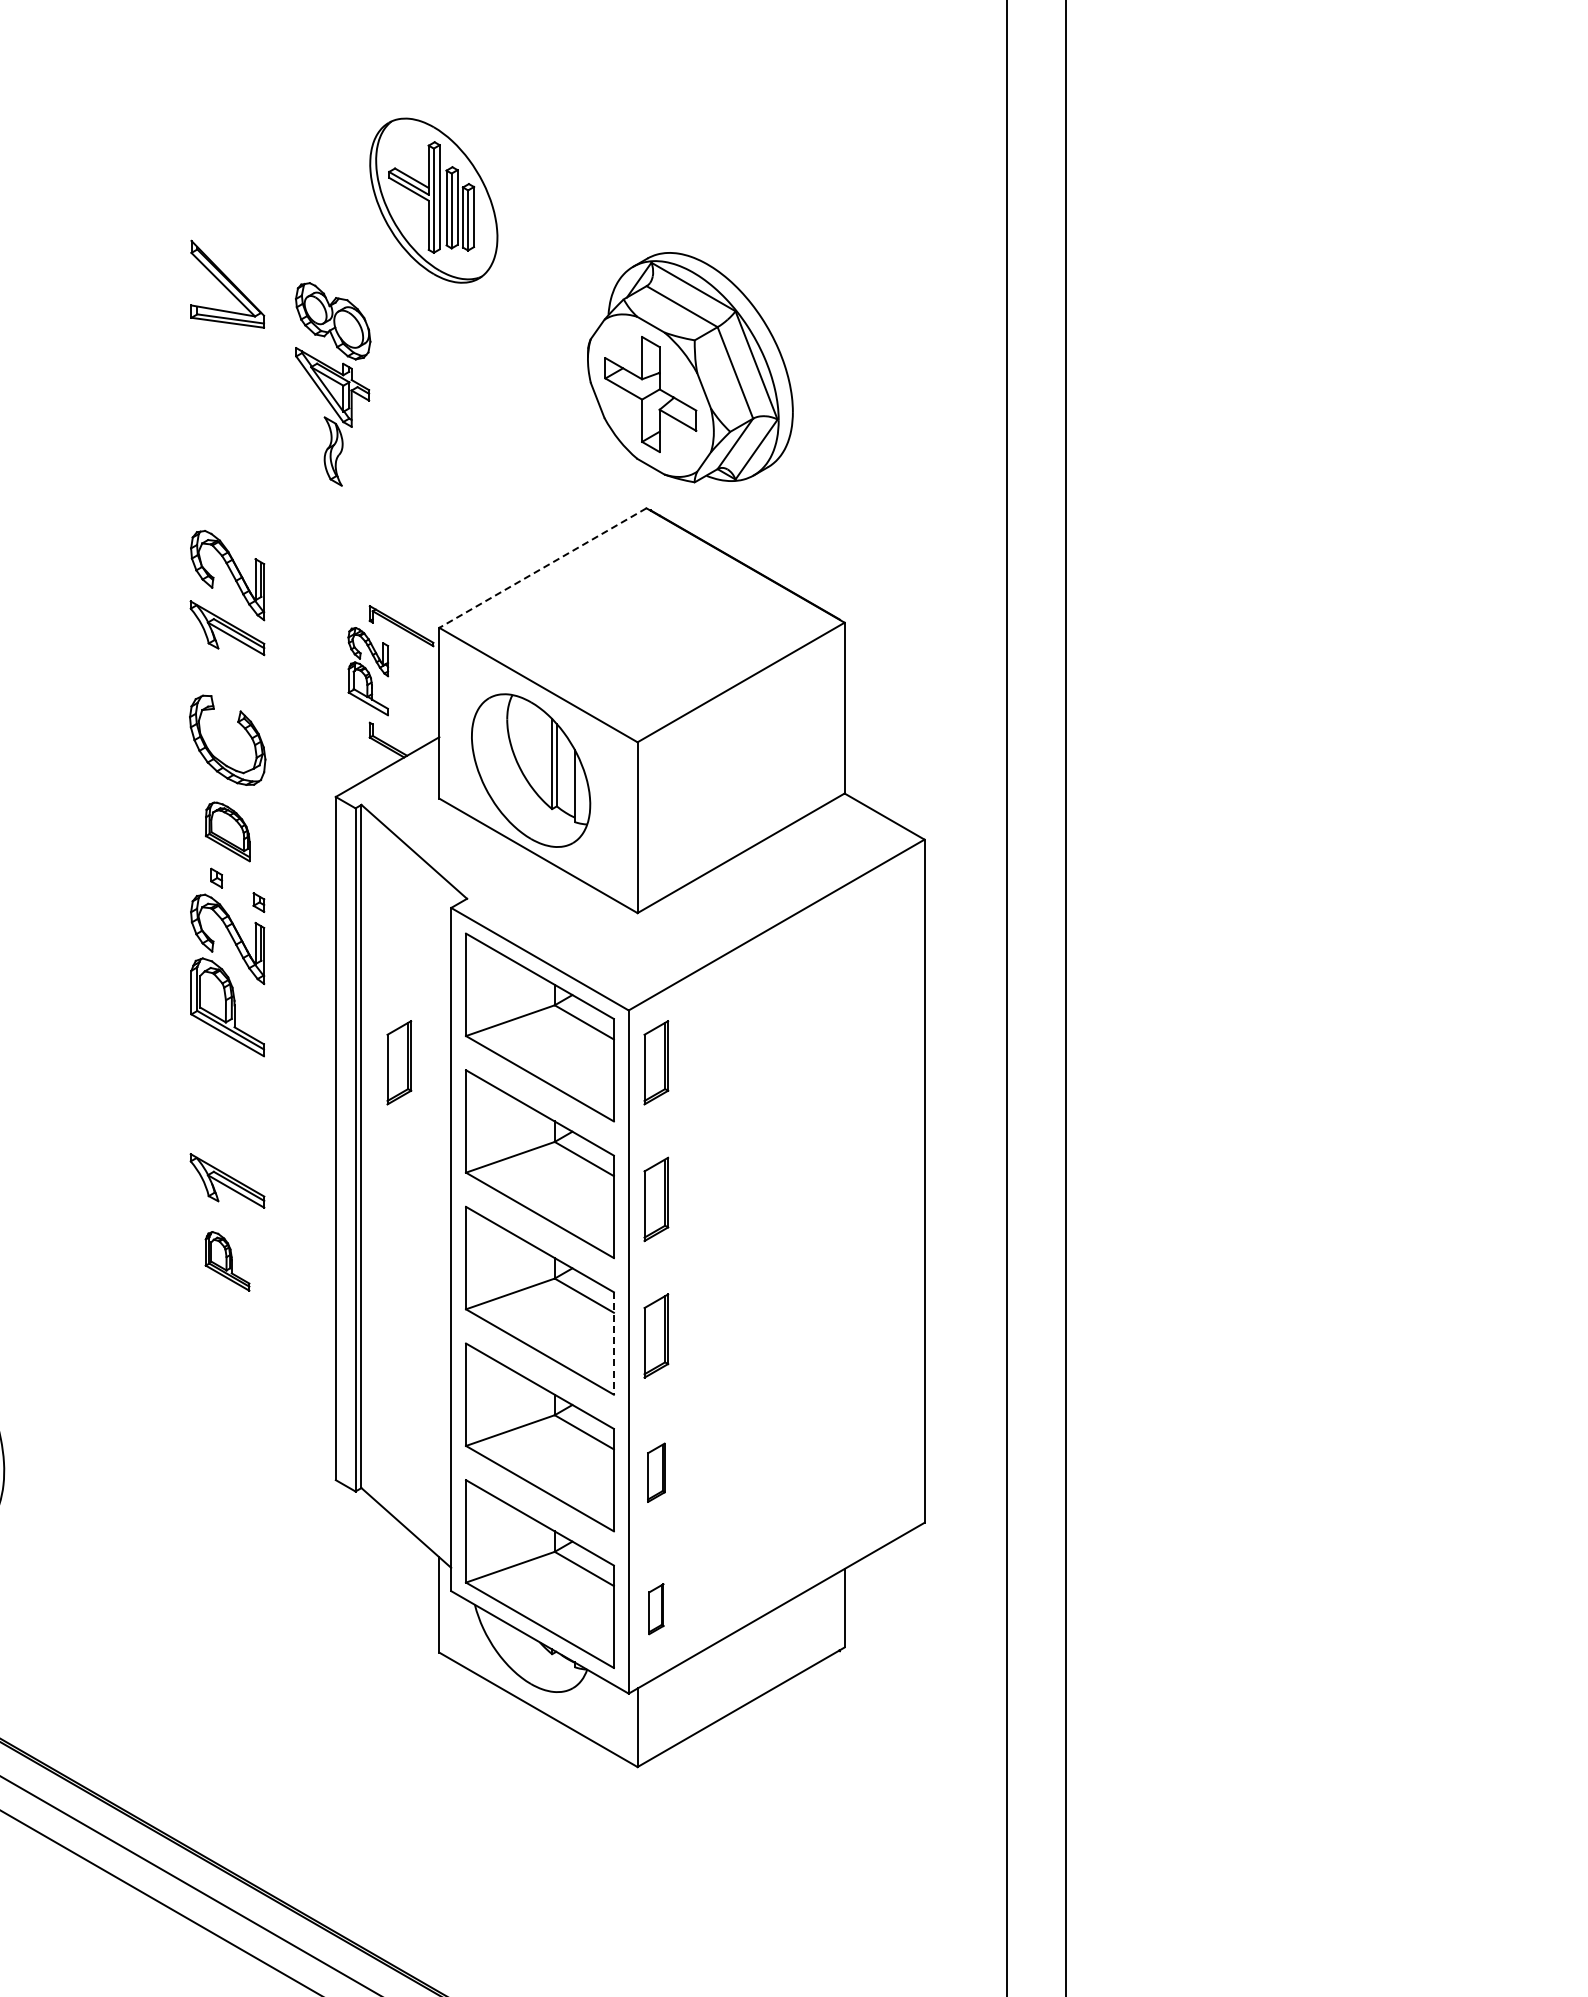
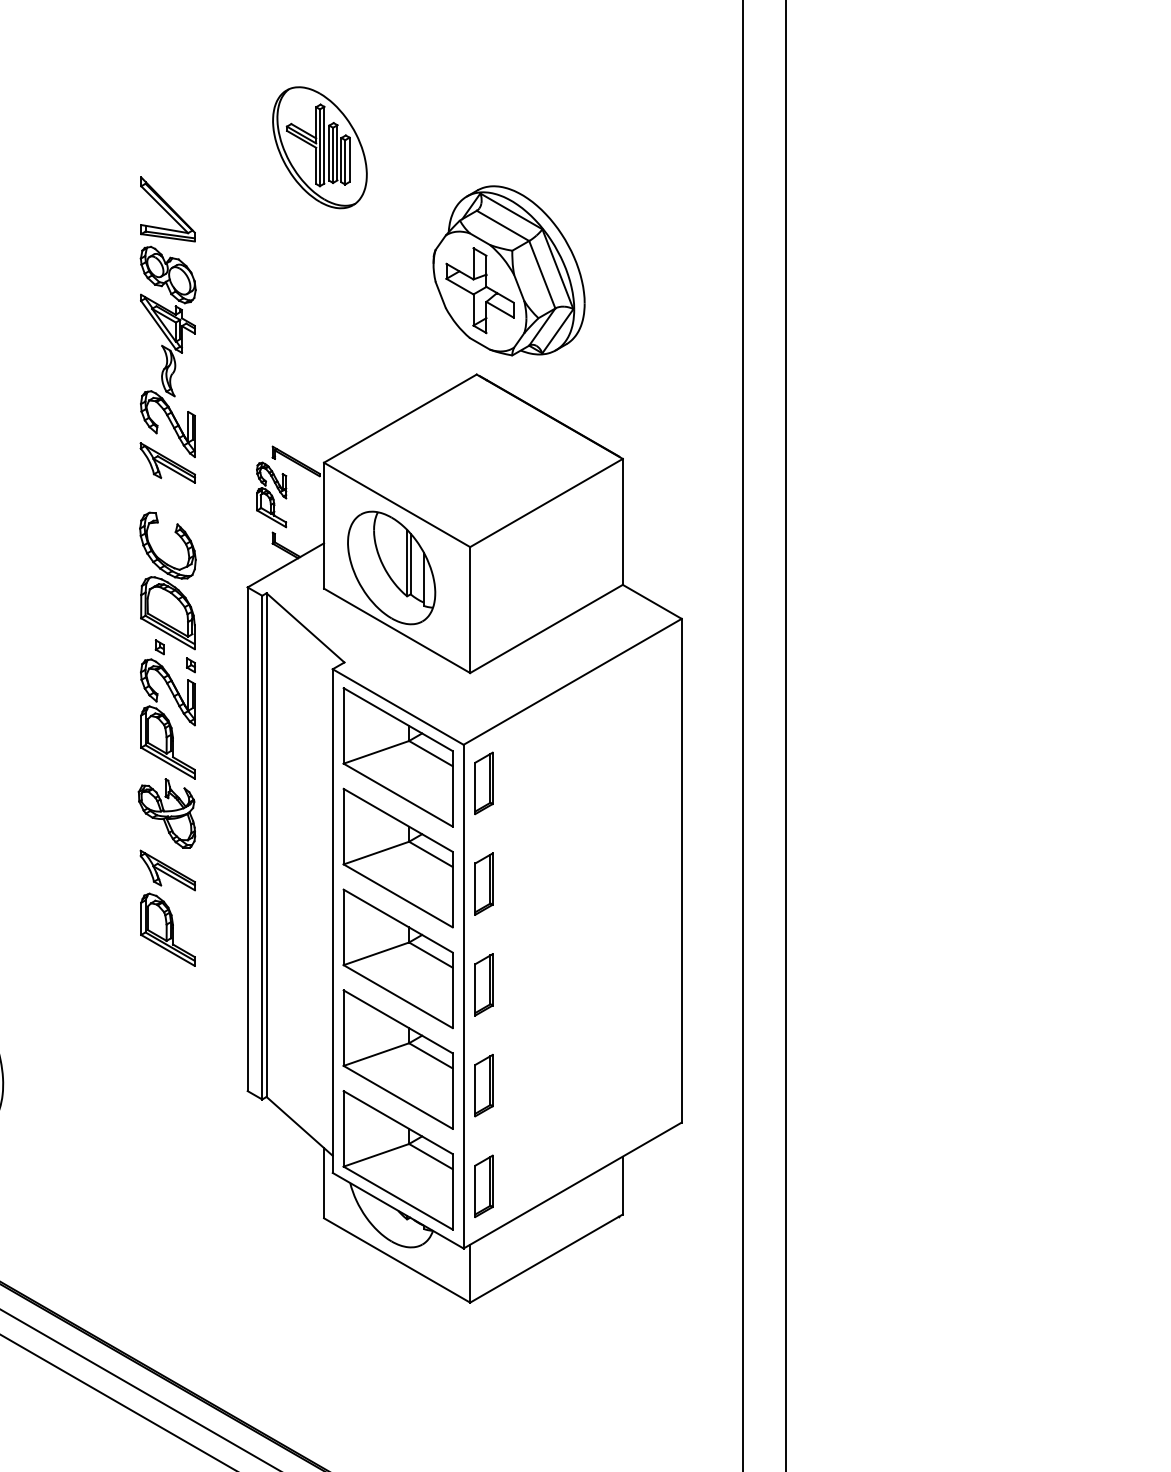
part: (333, 384) -> (168, 321), moved
line: (542, 568) -> (400, 418), dashed -> solid
part: (227, 831) -> (167, 612), size x1.67
part: (399, 1062) -> (294, 783), removed
part: (226, 1103) -> (167, 813), added
part: (227, 1261) -> (167, 929), size x1.67
line: (613, 1343) -> (452, 990), dashed -> solid
part: (656, 1472) -> (484, 1085), size x1.43
part: (656, 1608) -> (484, 1185), size x1.67

